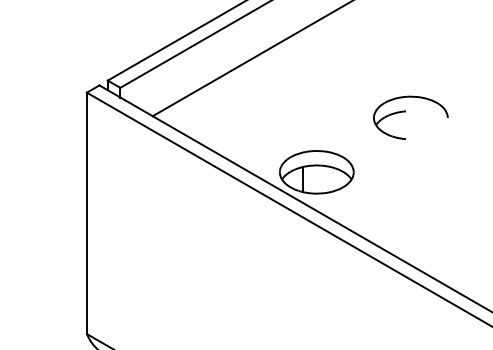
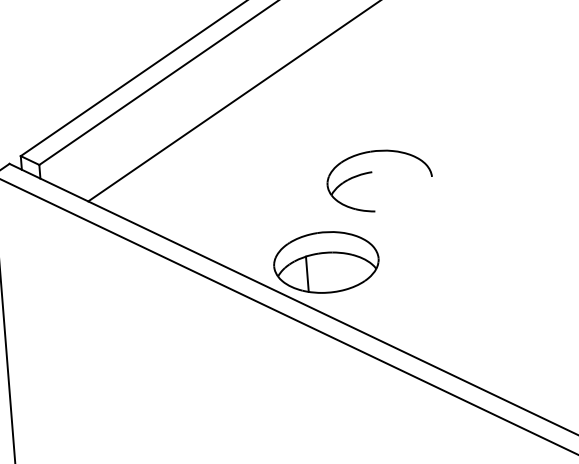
part: (405, 112) -> (371, 173), moved

